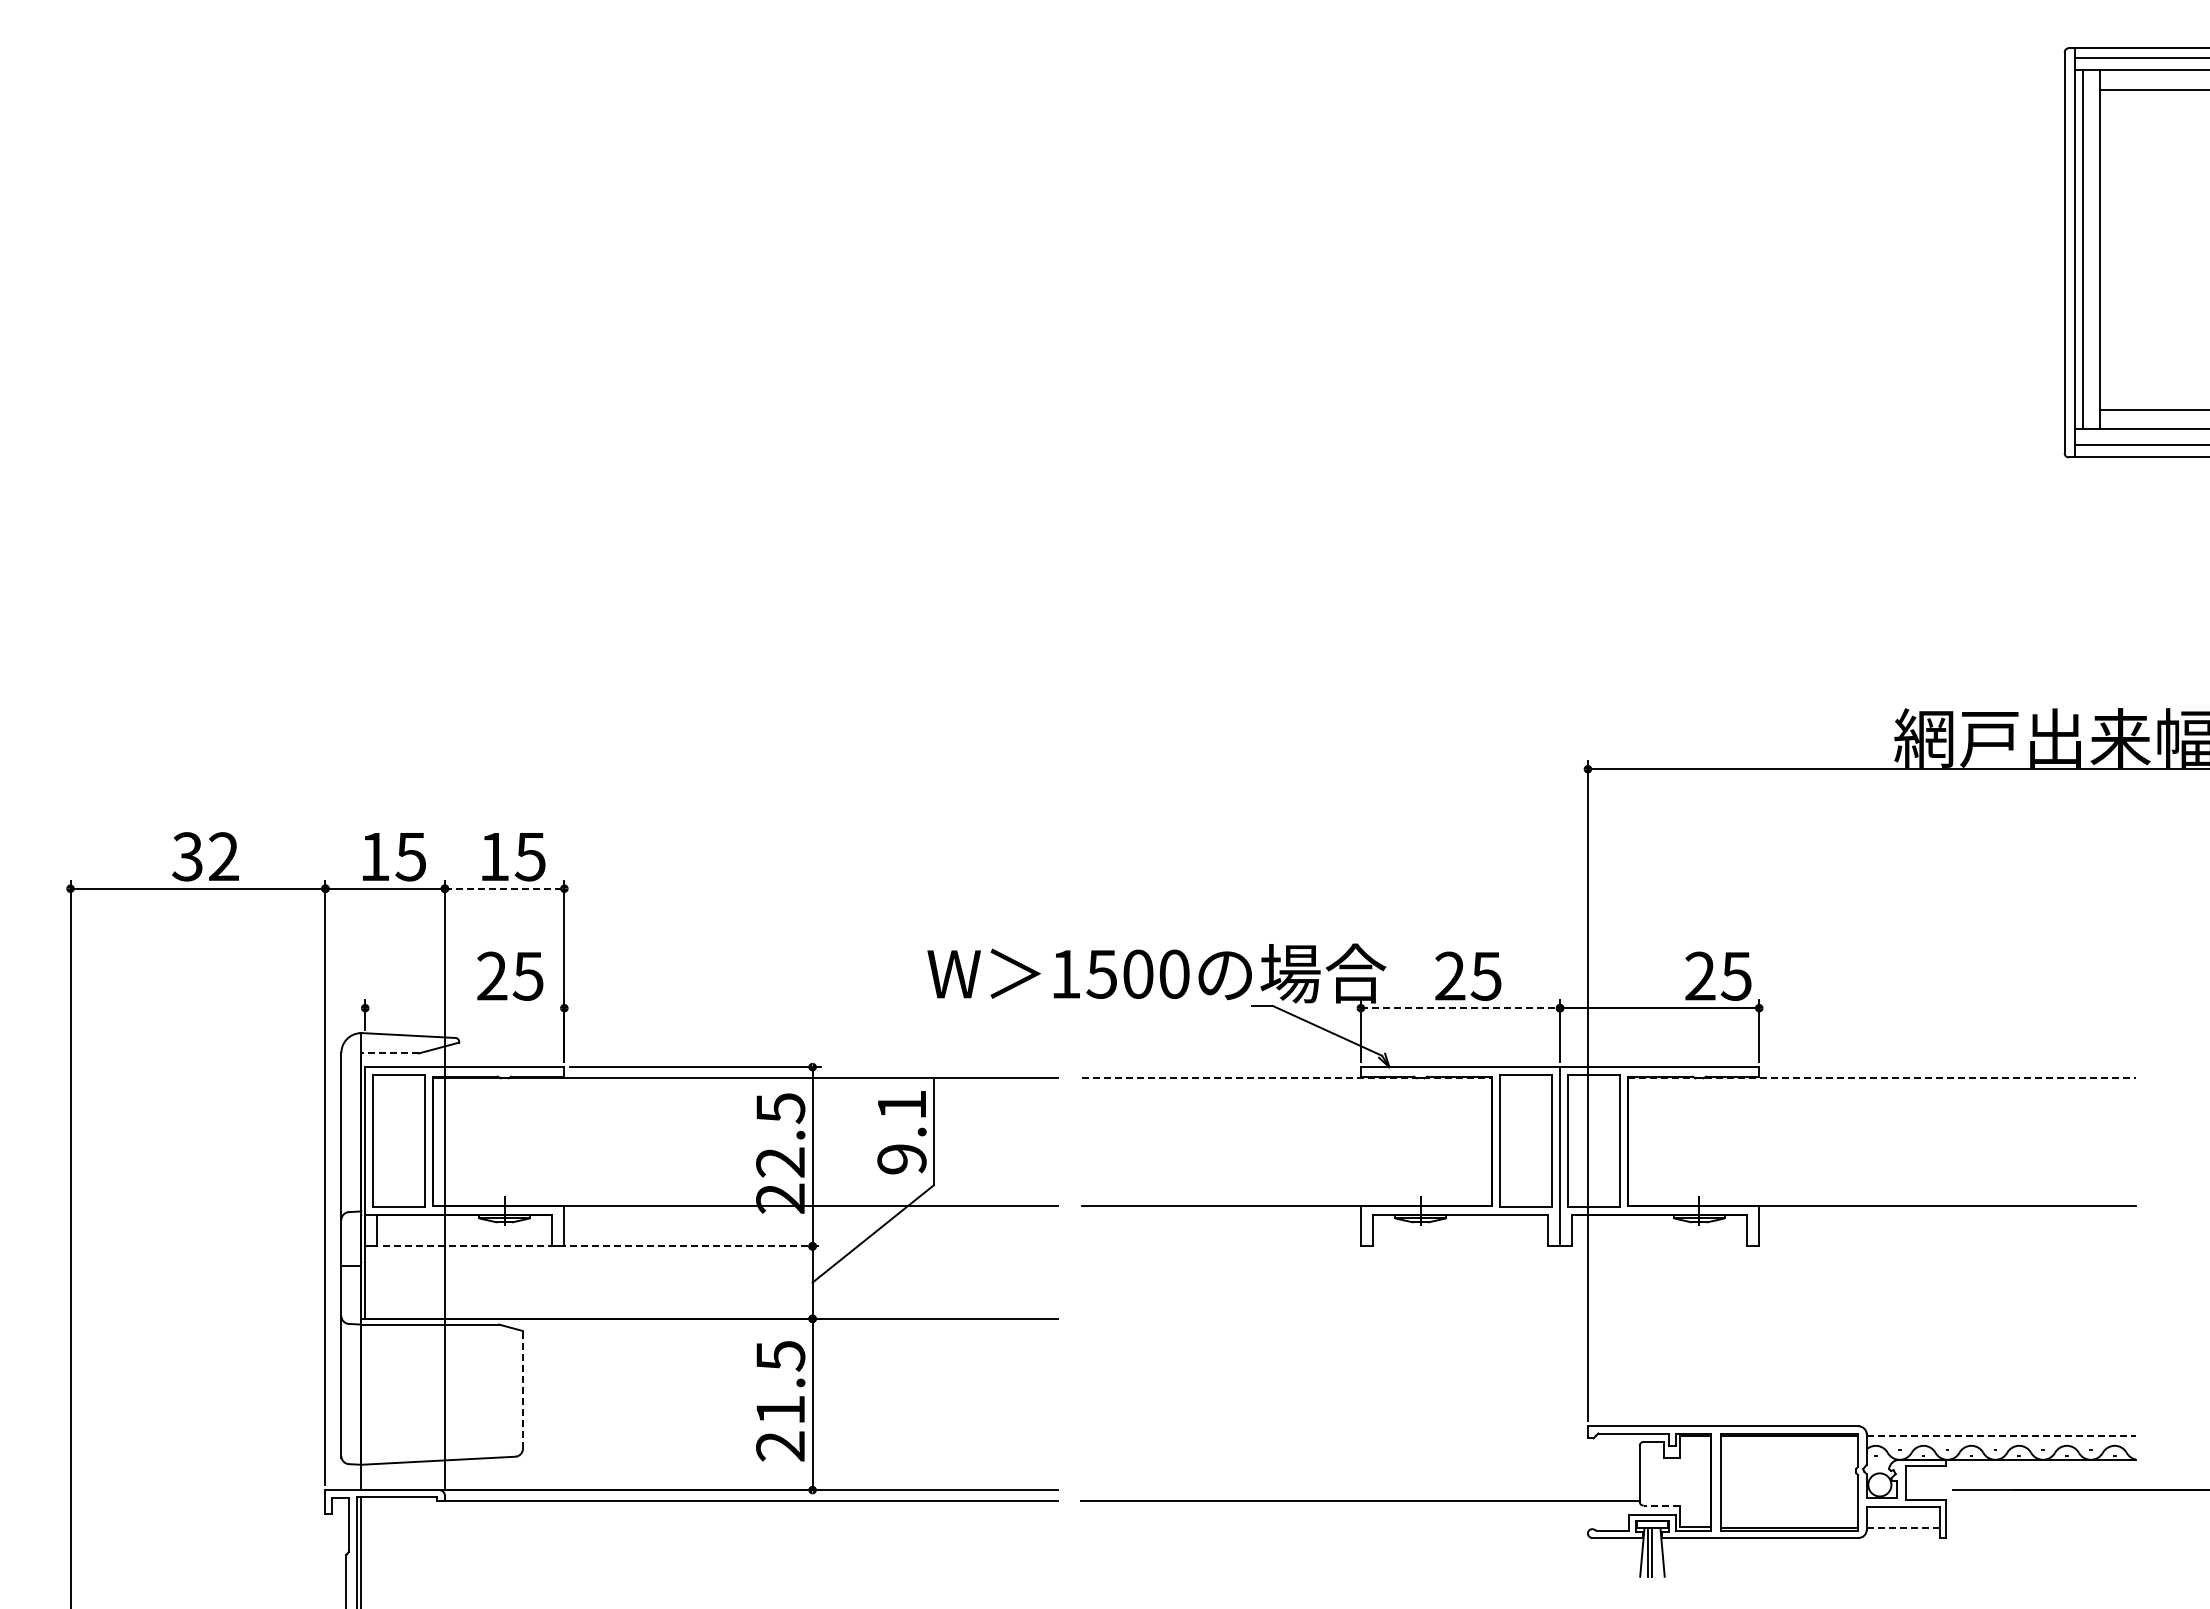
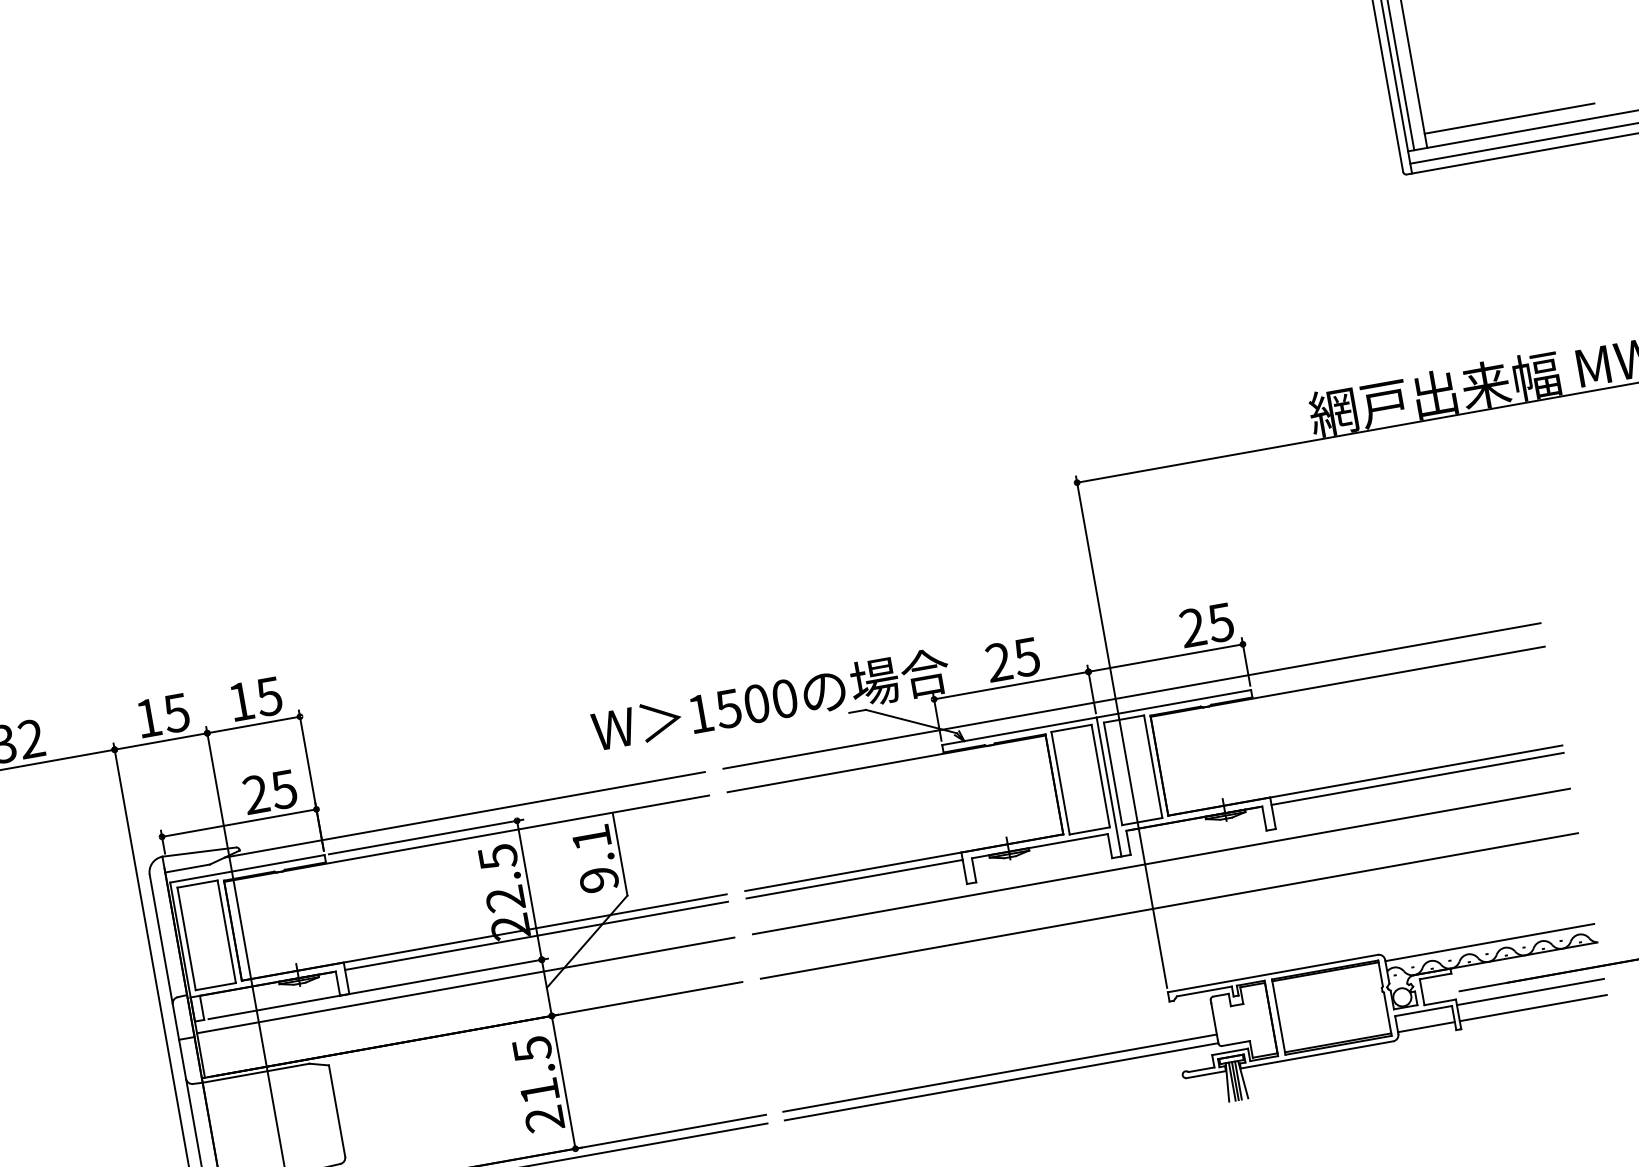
line: (504, 888) -> (253, 724), dashed -> solid
line: (464, 1008) -> (239, 823), added
line: (1460, 1008) -> (1011, 685), dashed -> solid
line: (748, 1048) -> (464, 815), added
line: (1608, 1048) -> (1131, 696), added
line: (390, 1053) -> (187, 868), dashed -> solid
line: (1287, 1078) -> (886, 764), dashed -> solid
line: (1882, 1078) -> (1348, 681), dashed -> solid
line: (811, 1215) -> (536, 935), added
line: (1221, 1215) -> (854, 879), added
line: (1947, 1215) -> (1417, 779), added
line: (601, 1246) -> (378, 989), dashed -> solid
line: (711, 1261) -> (465, 985), added
line: (1608, 1261) -> (1161, 861), added
line: (1608, 1318) -> (1168, 905), added
line: (522, 1389) -> (336, 1110), dashed -> solid
line: (2001, 1435) -> (1489, 942), dashed -> solid
line: (1359, 1490) -> (999, 1073), added
line: (1661, 1505) -> (1235, 1043), dashed -> solid
line: (2040, 1506) -> (1529, 991), added
line: (1903, 1527) -> (1426, 1027), dashed -> solid
line: (2040, 1527) -> (1532, 1008), added
line: (1656, 1551) -> (1238, 1079), added

